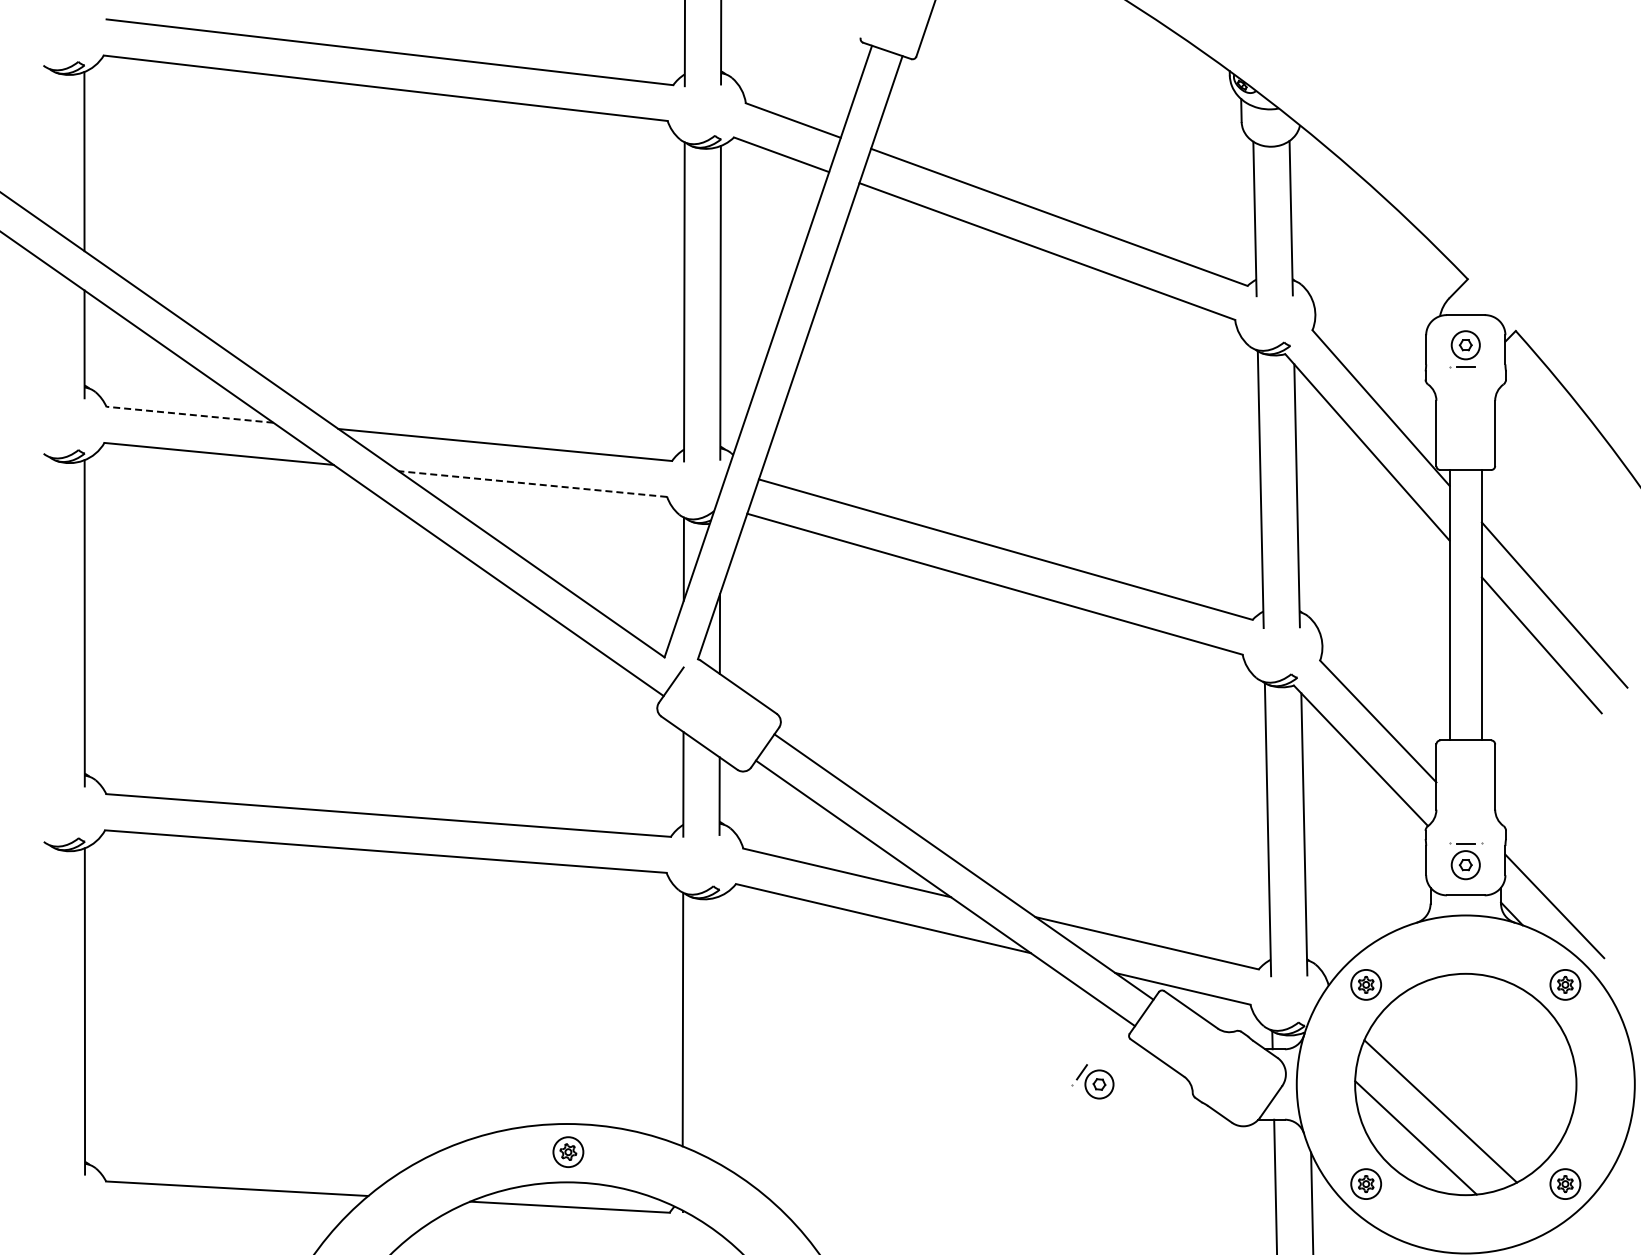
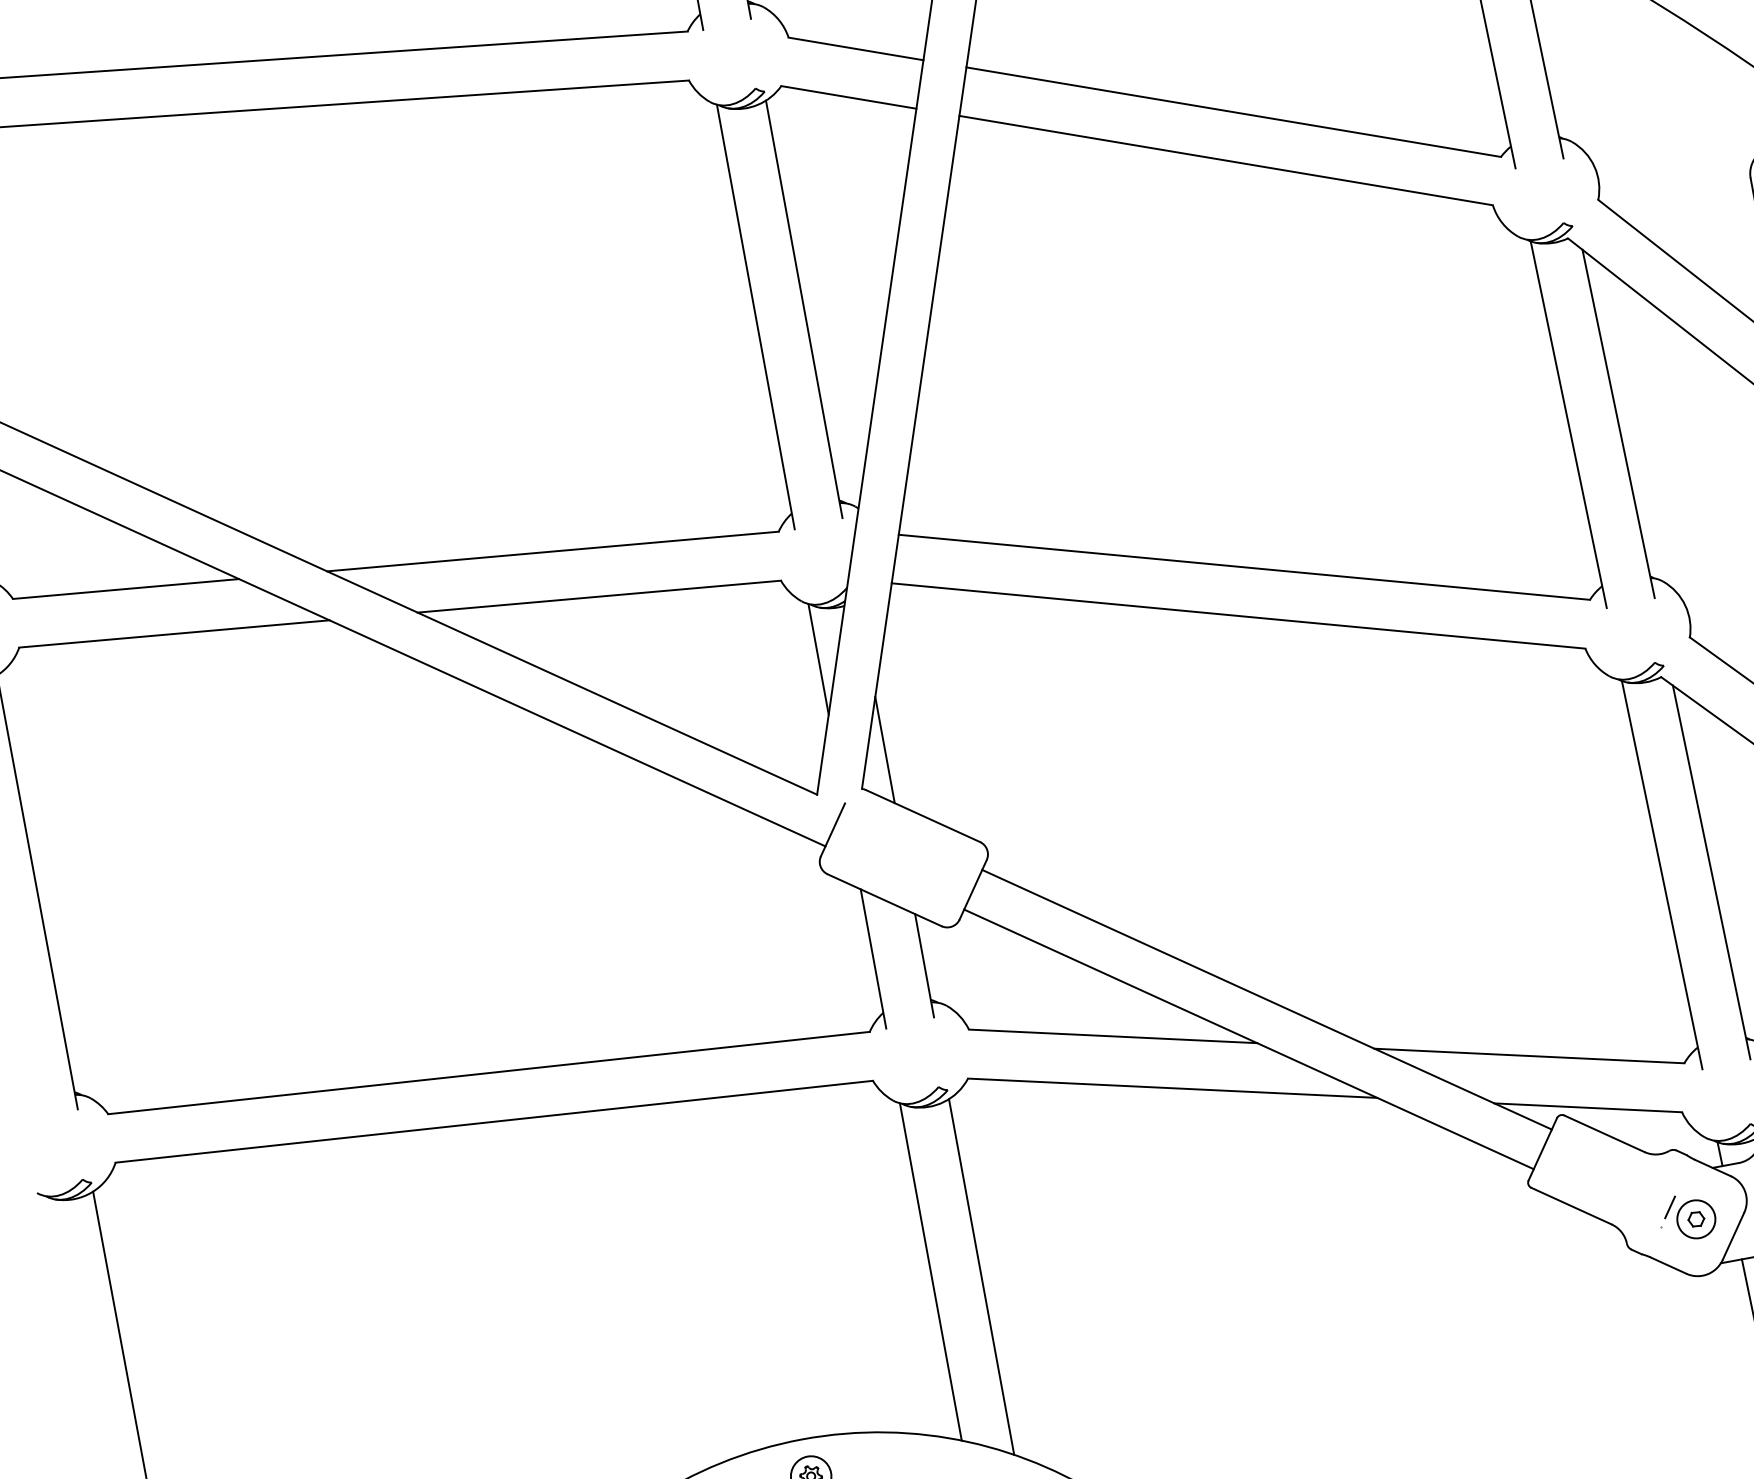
line: (189, 414) -> (125, 588), dashed -> solid
line: (532, 484) -> (598, 597), dashed -> solid
line: (718, 1029) -> (980, 1276), added
part: (1092, 1081) -> (1686, 1217), moved

